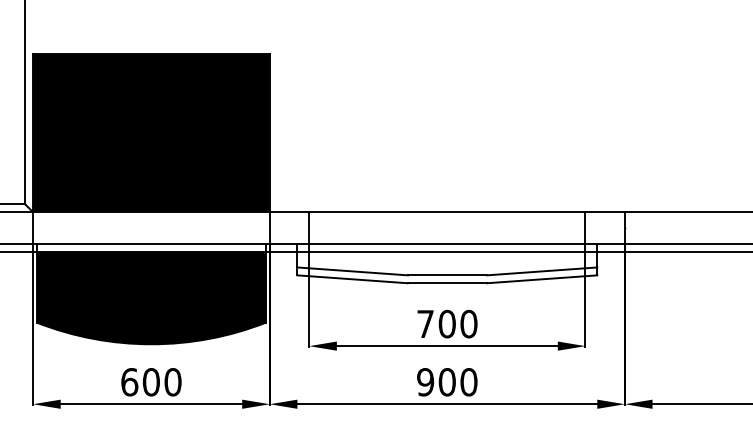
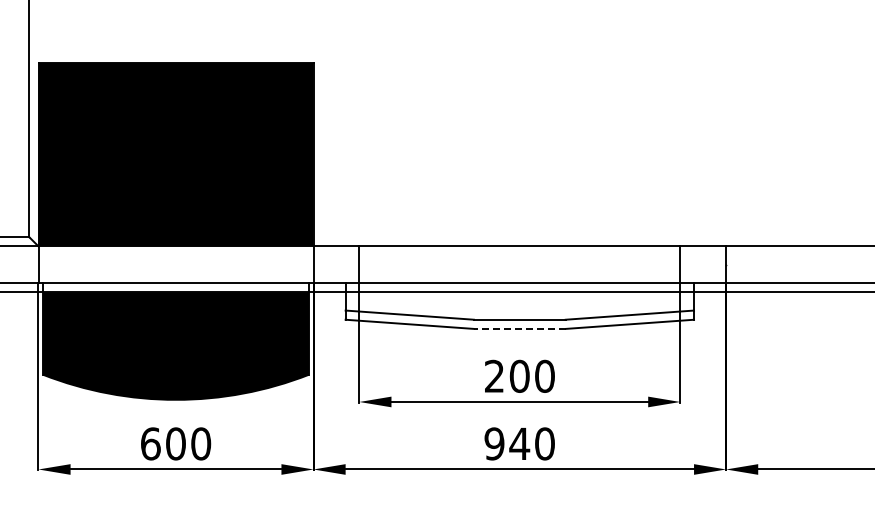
line: (447, 282) -> (519, 328), solid -> dashed
text: (425, 323) -> (494, 375), 700 -> 200
text: (447, 381) -> (519, 443), 900 -> 940

